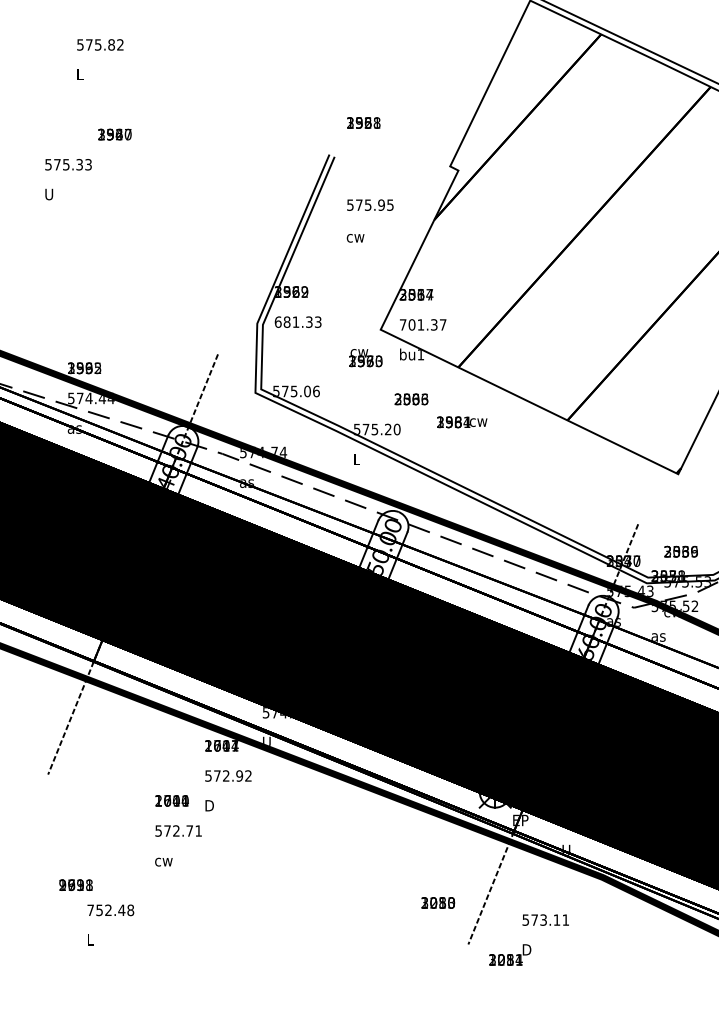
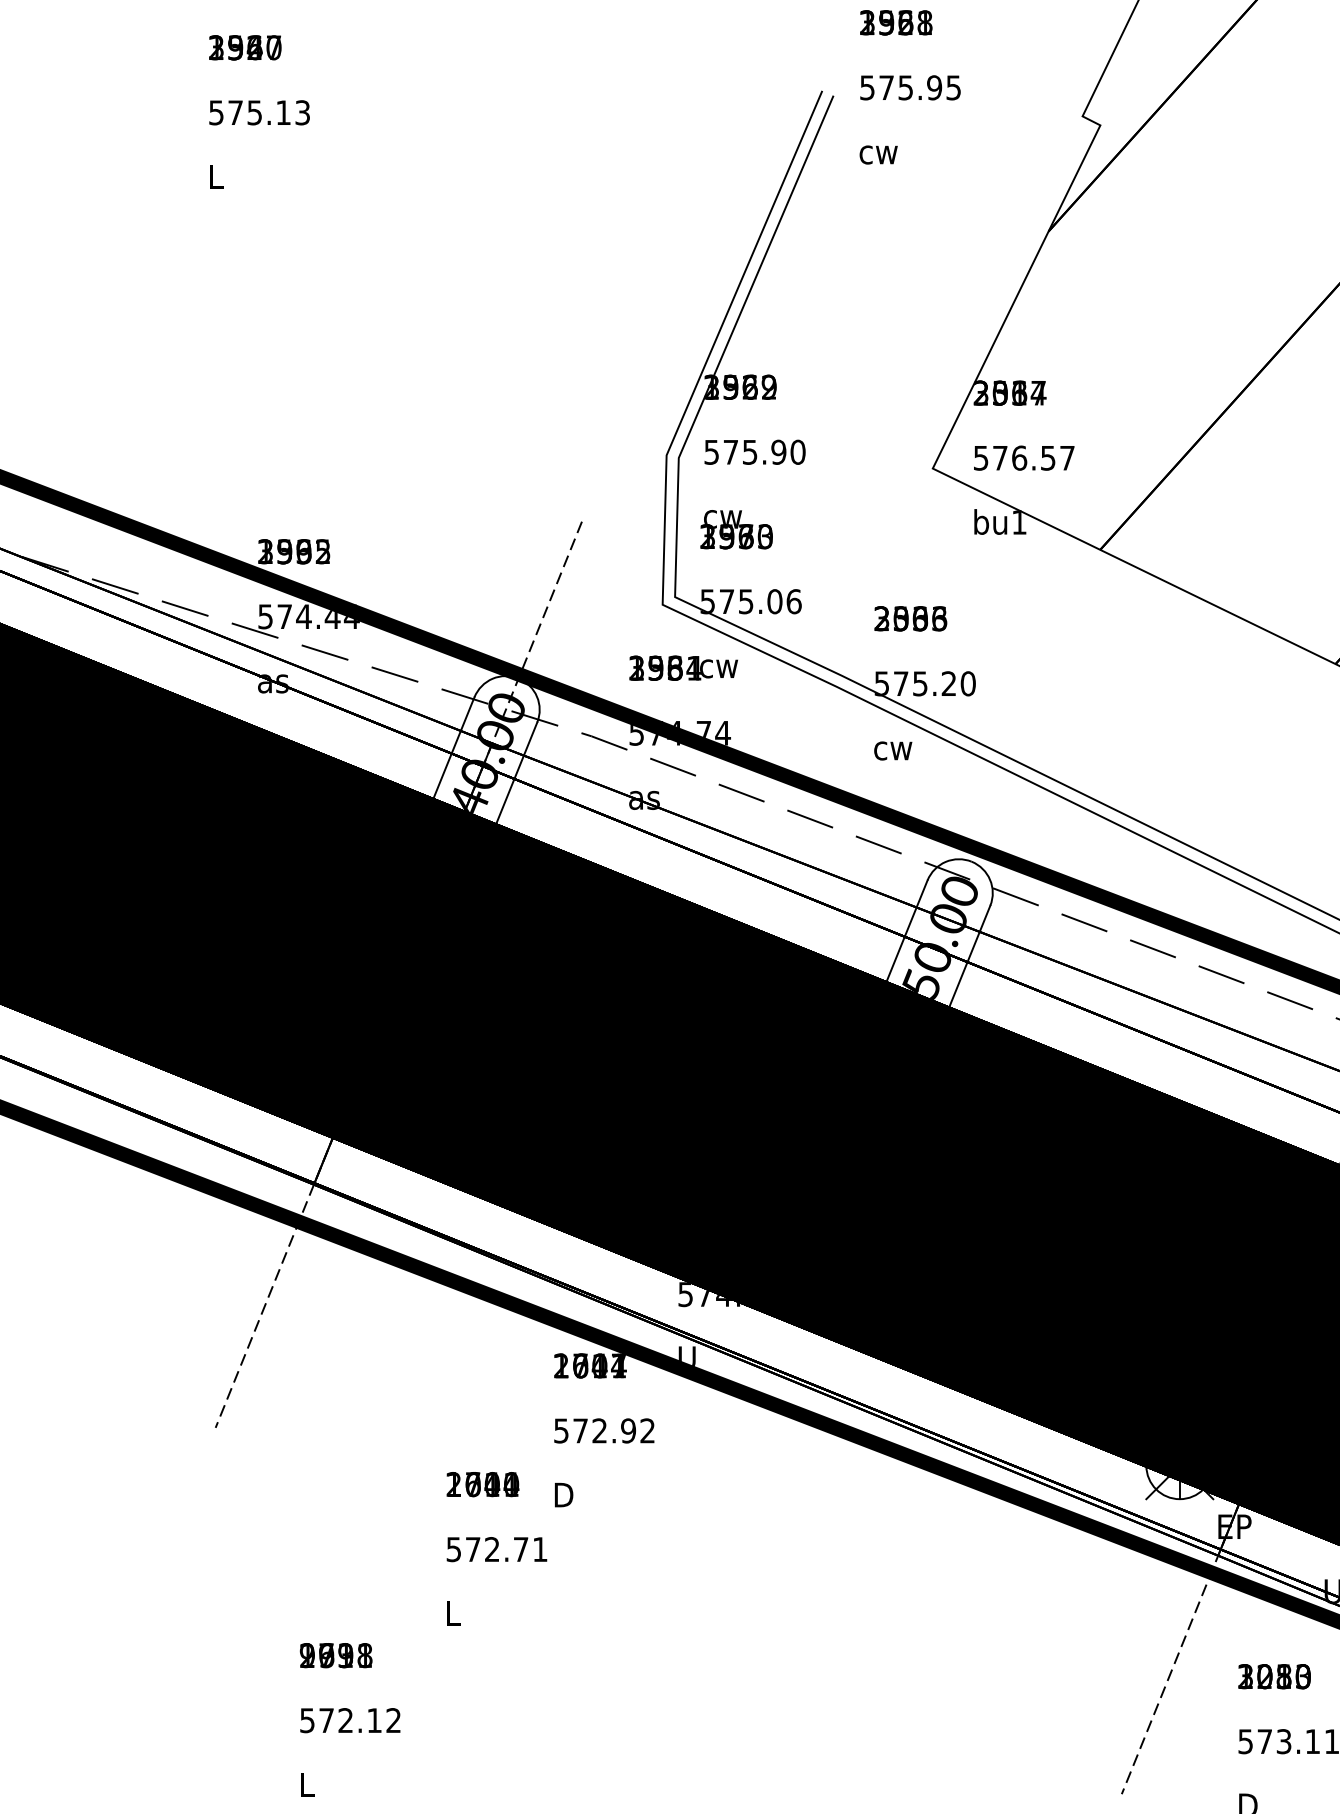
text: (114, 134) -> (244, 47), moved
text: (79, 164) -> (283, 112), 575.33 -> 575.13
text: (49, 194) -> (218, 176), U -> L
text: (370, 204) -> (910, 86), moved
text: (355, 238) -> (878, 155), moved
text: (297, 321) -> (753, 450), 681.33 -> 575.90
text: (418, 324) -> (1014, 457), 701.37 -> 576.57
text: (365, 358) -> (736, 530), moved
text: (411, 399) -> (910, 618), moved
text: (462, 422) -> (684, 668), moved
text: (362, 459) -> (893, 748), L -> cw
text: (163, 860) -> (464, 1613), cw -> L
text: (75, 885) -> (334, 1656), moved
text: (438, 902) -> (1275, 1675), moved
text: (110, 910) -> (350, 1720), 752.48 -> 572.12

